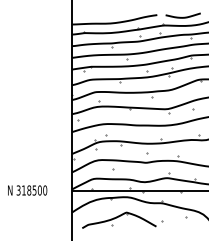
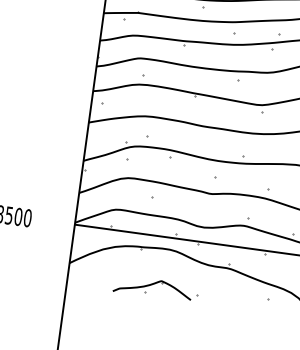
part: (122, 219) -> (156, 287), size x0.6

